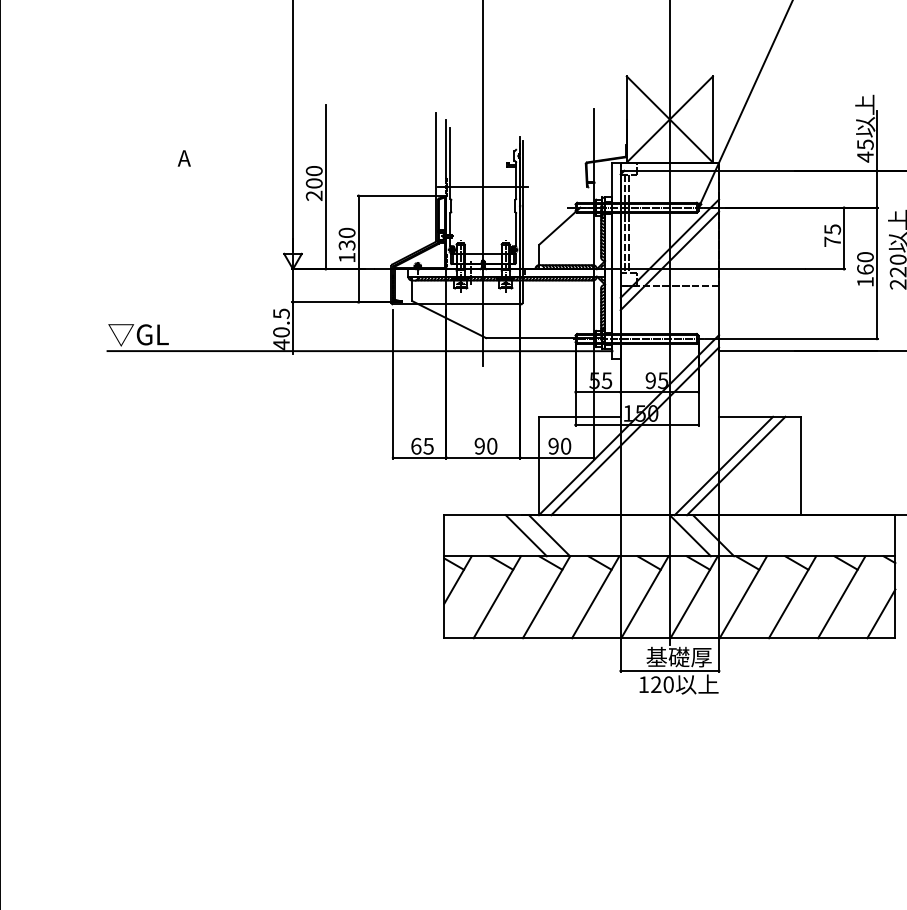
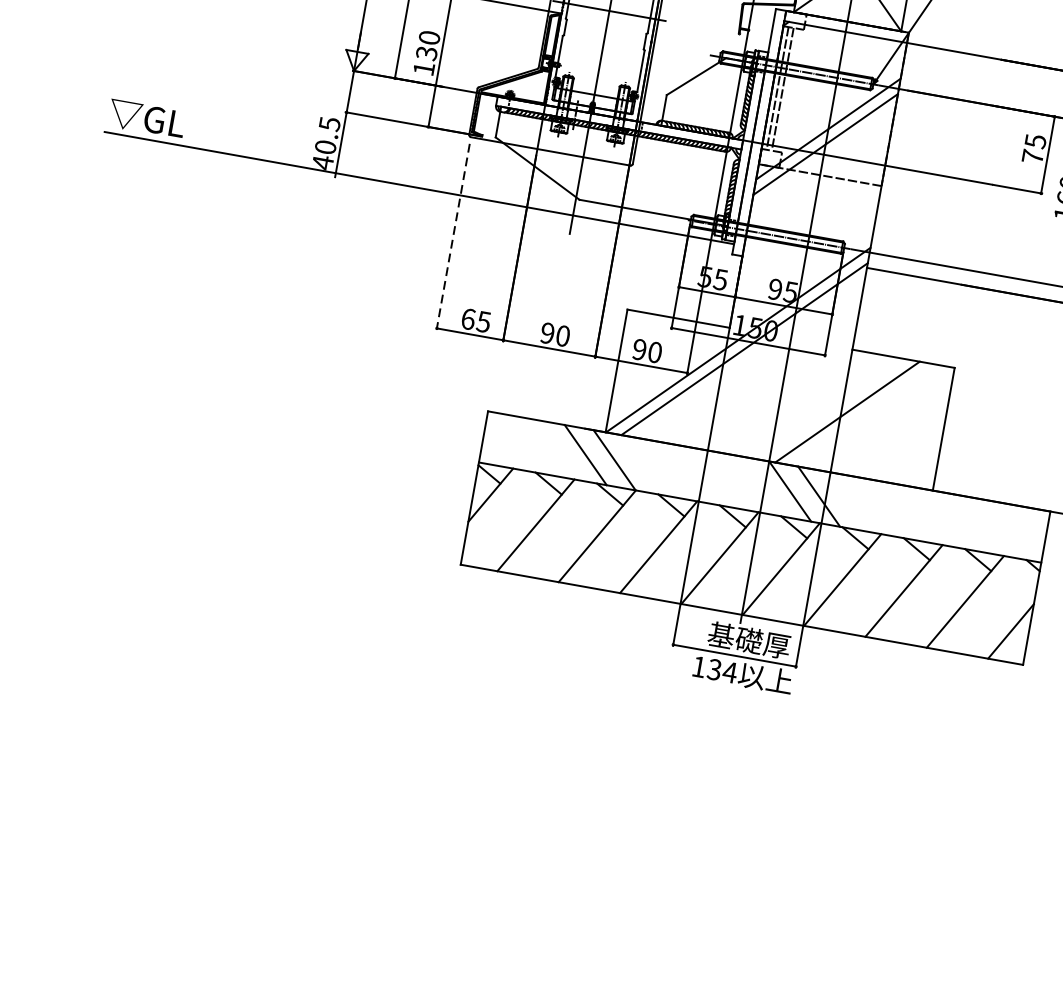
line: (393, 384) -> (453, 237), solid -> dashed
line: (736, 465) -> (863, 414), removed
text: (662, 684) -> (722, 670), 120 -> 134

